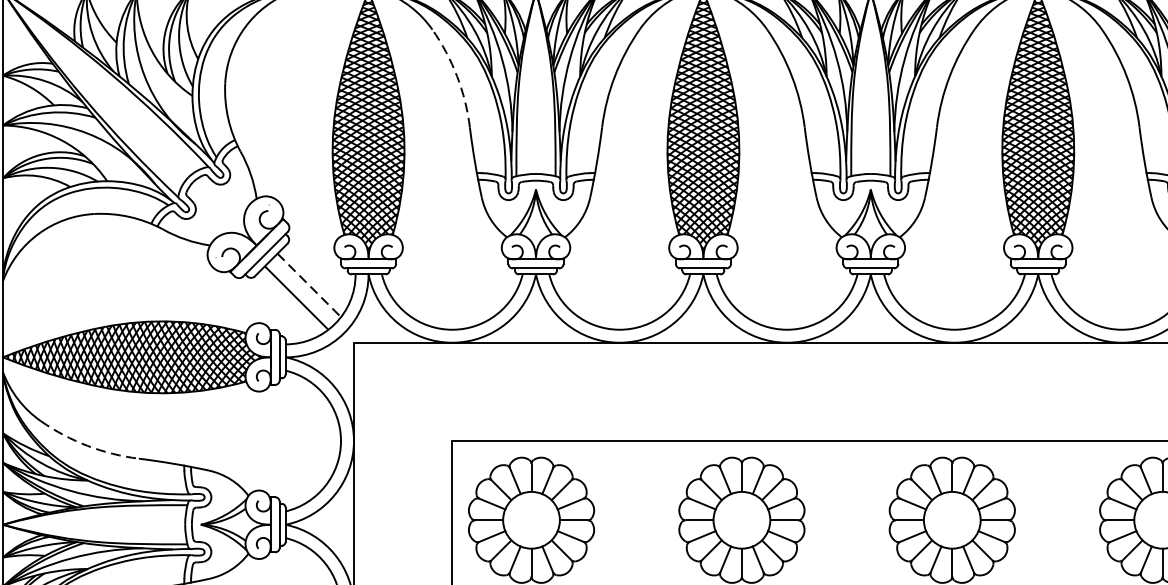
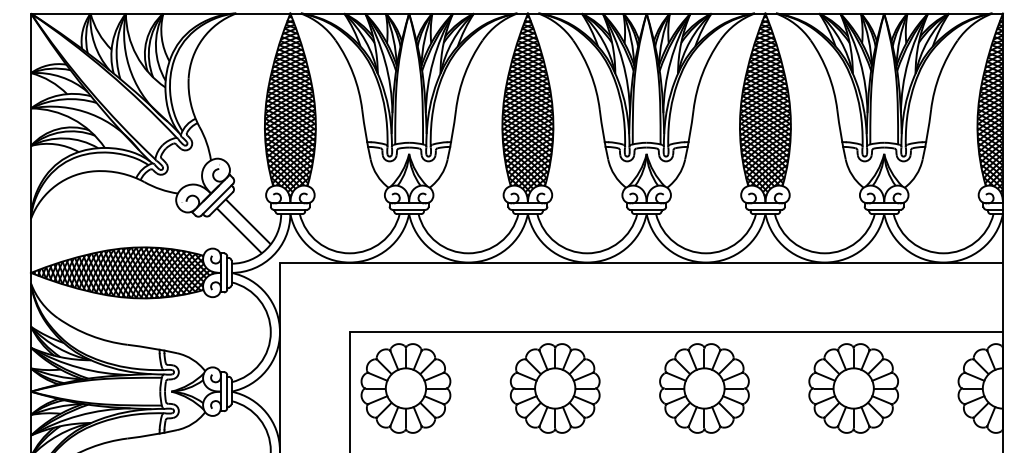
arc: (457, 76) -> (353, 73), dashed -> solid
line: (309, 284) -> (248, 221), dashed -> solid
arc: (88, 445) -> (91, 335), dashed -> solid

